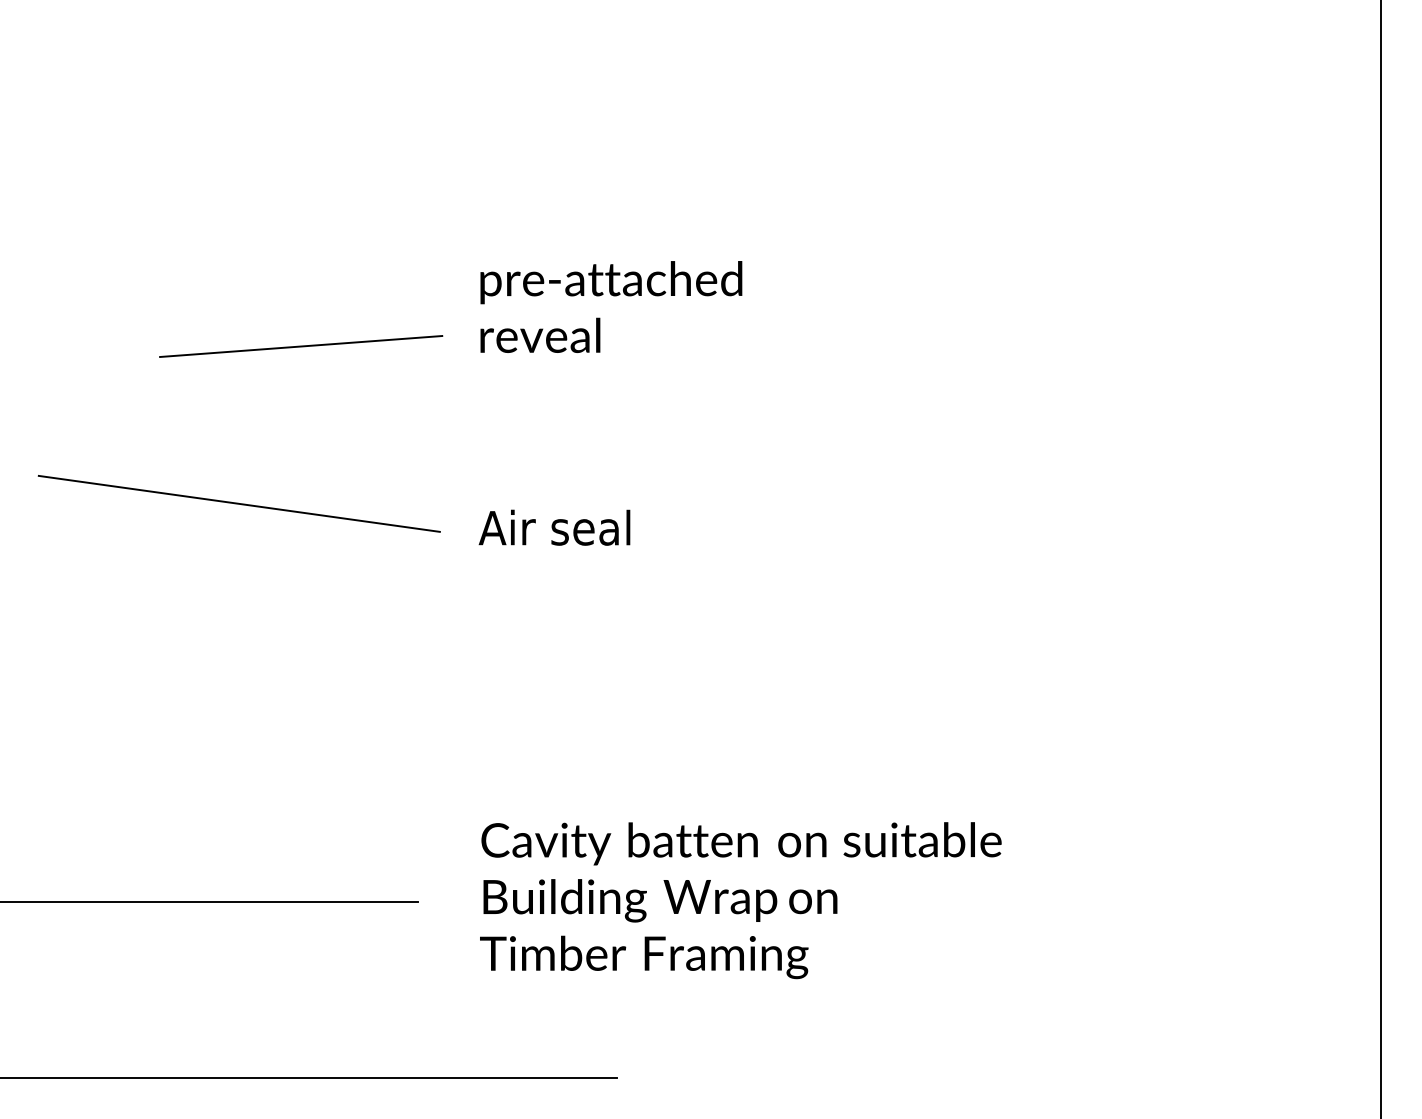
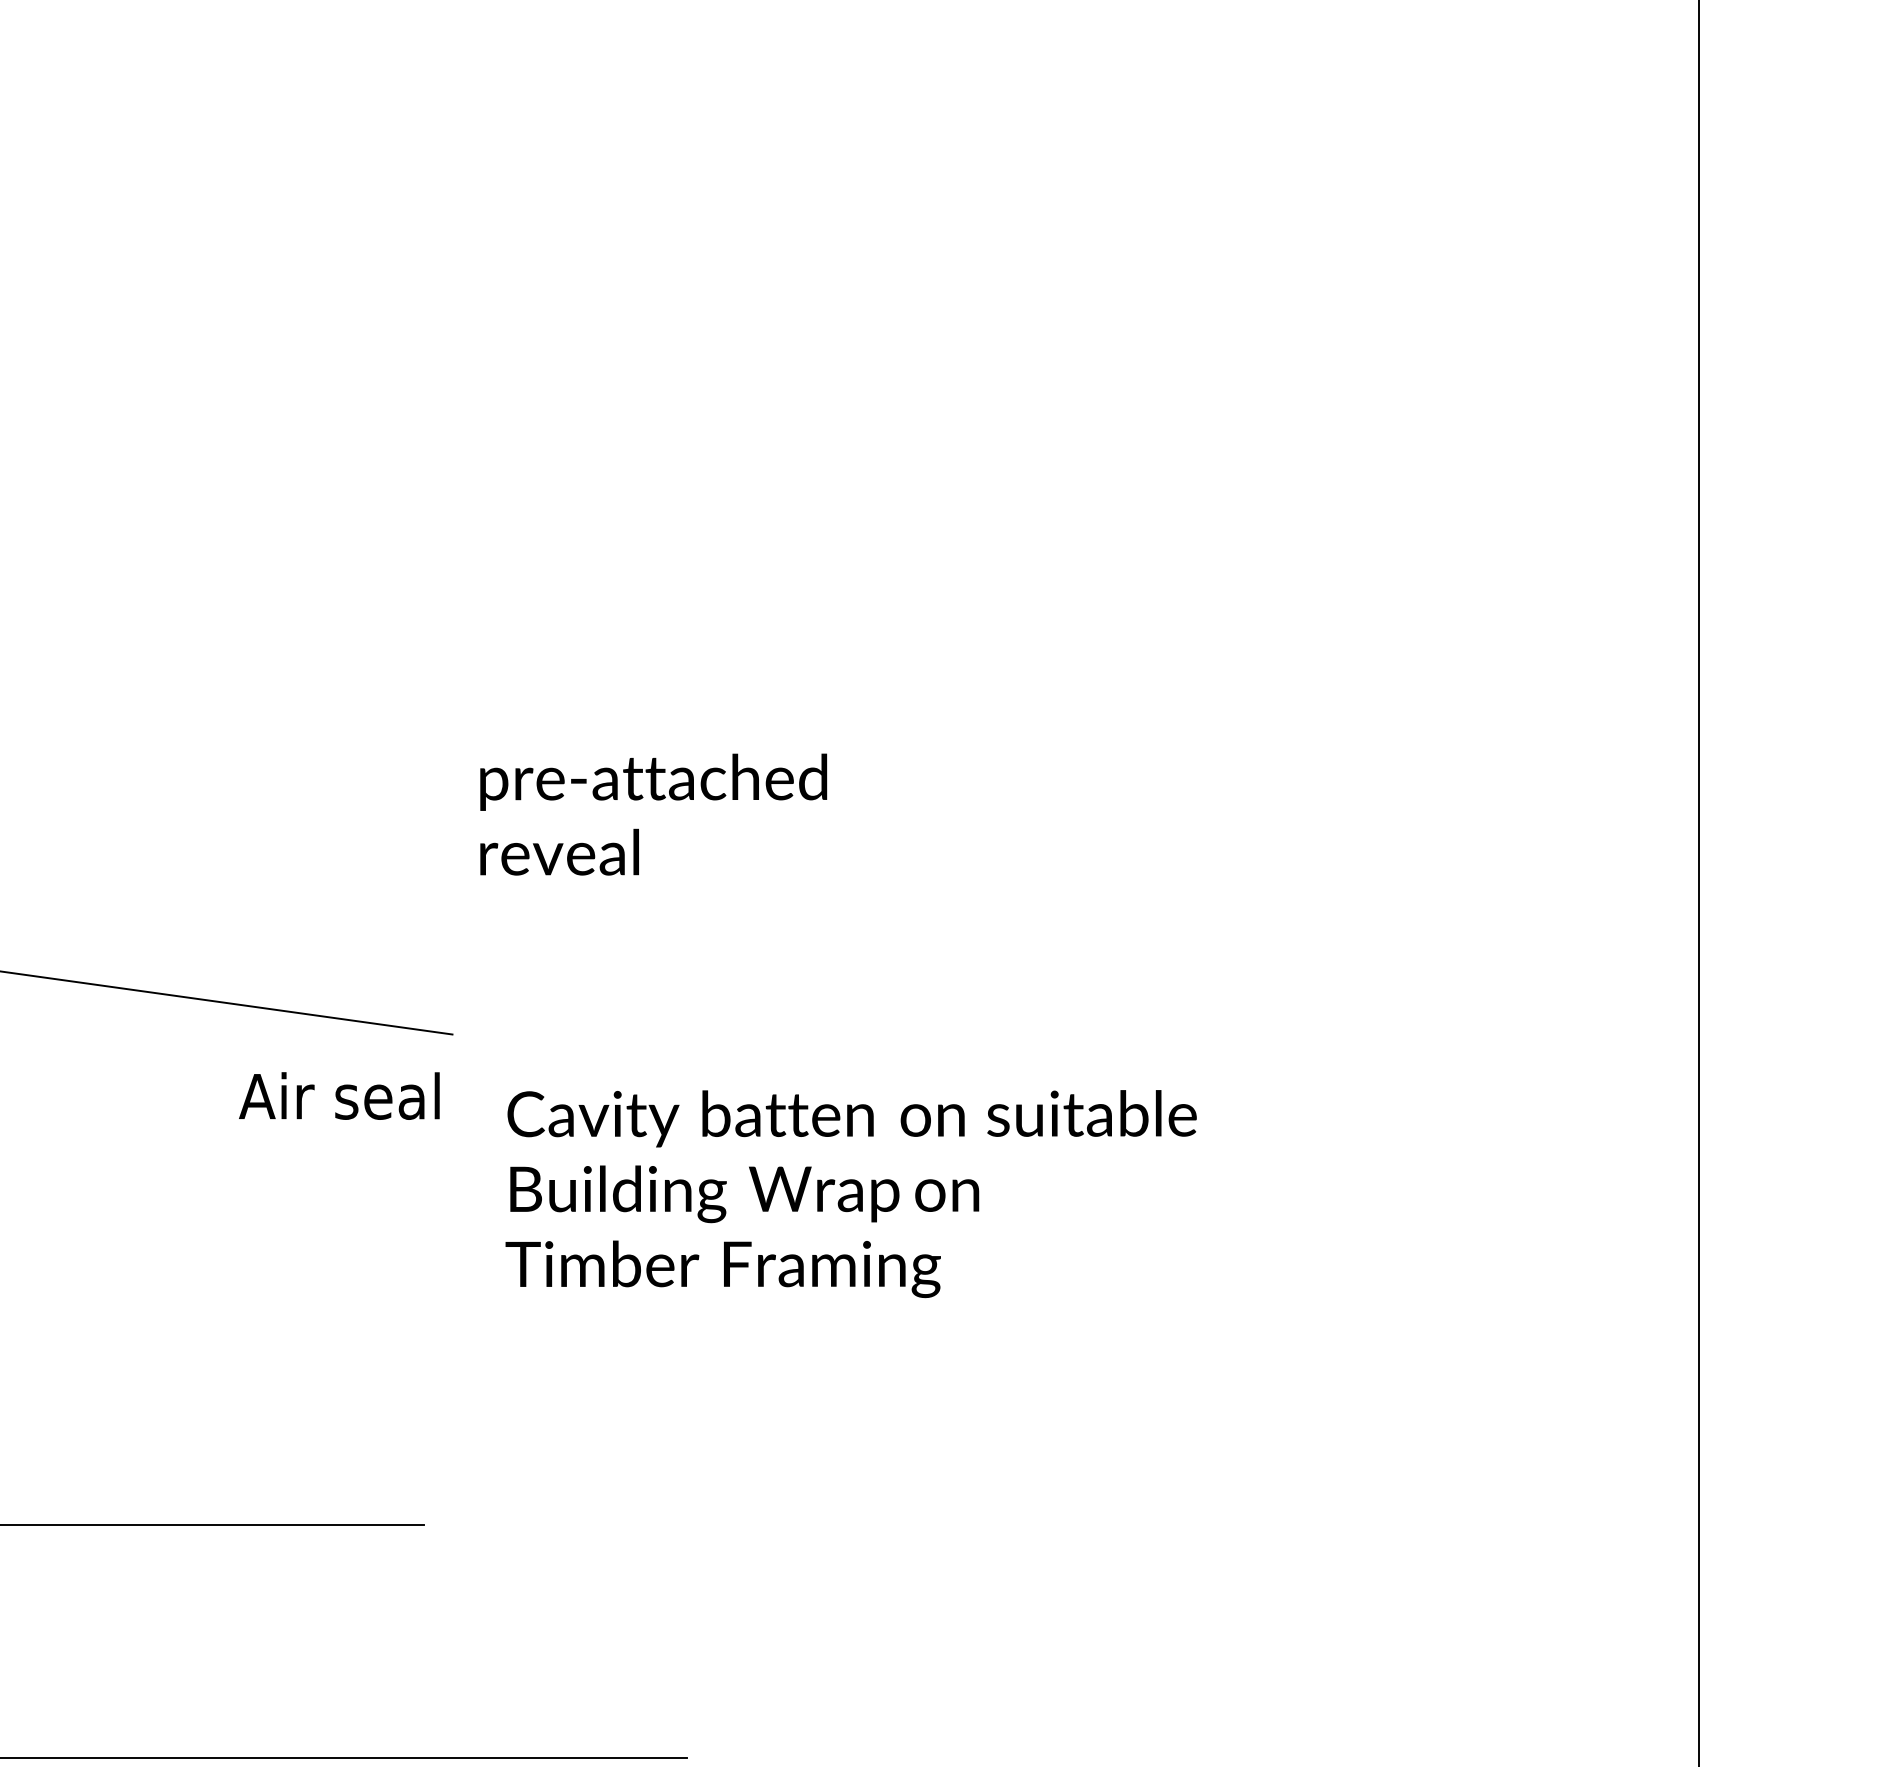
text: (611, 306) -> (653, 814), moved
line: (301, 346) -> (268, 788), removed
text: (554, 527) -> (339, 1095), moved
text: (740, 900) -> (850, 1194), moved

